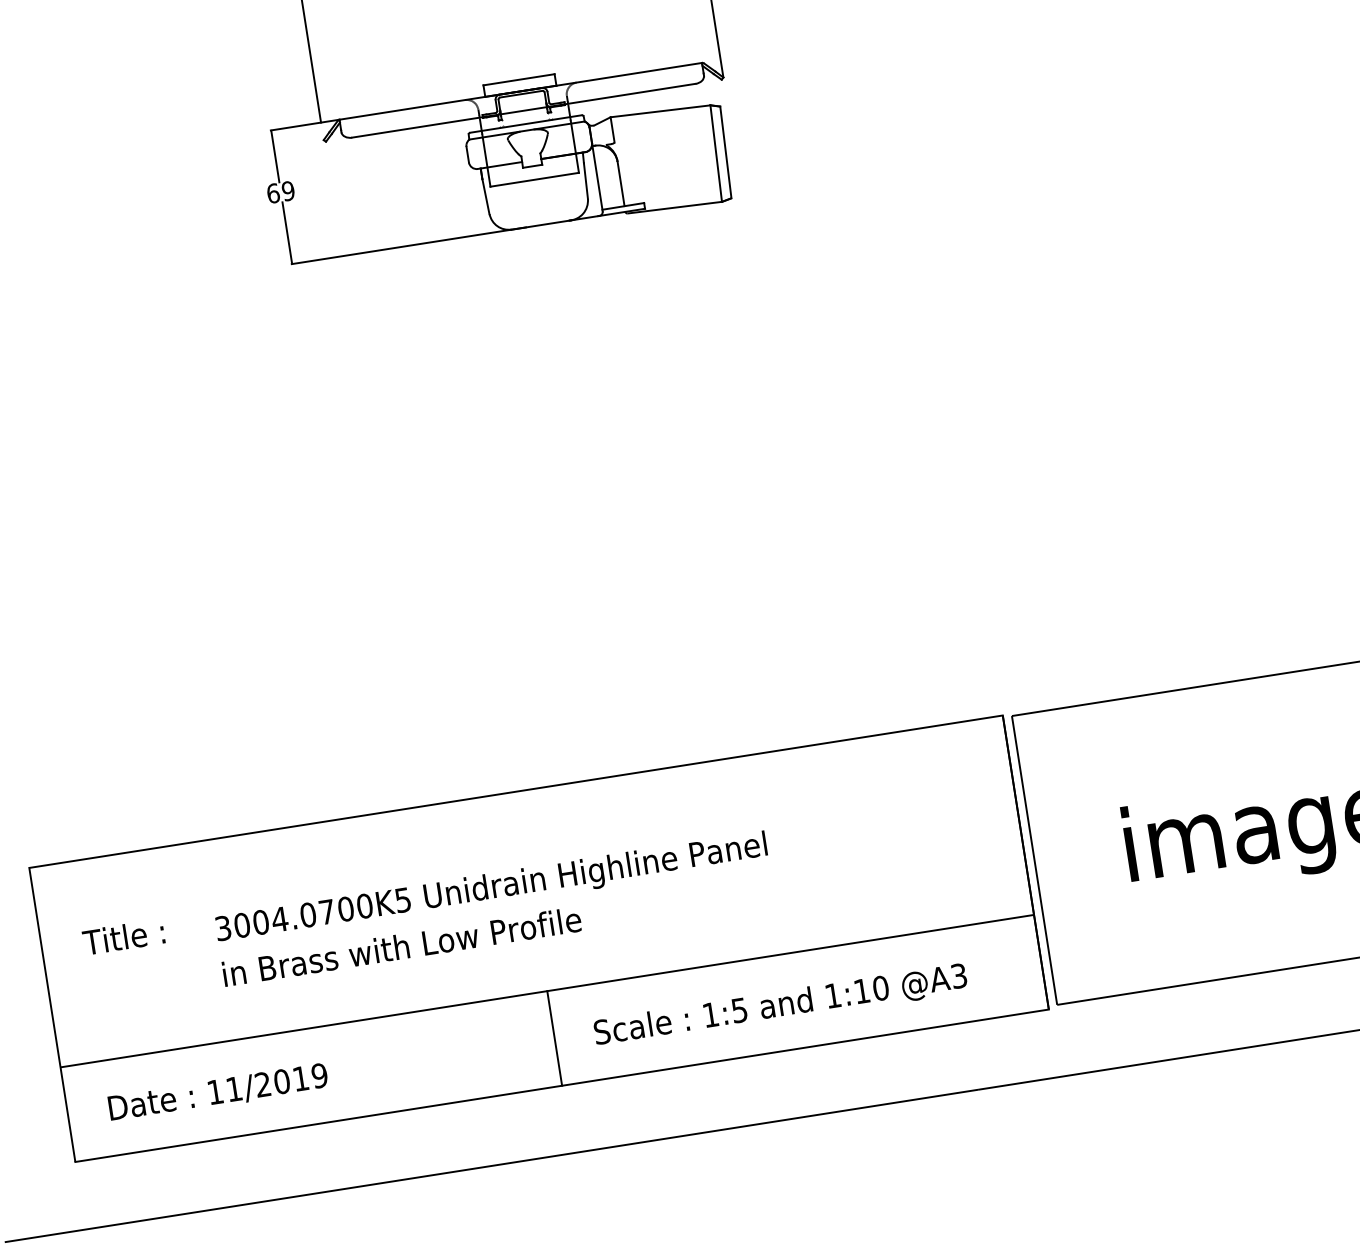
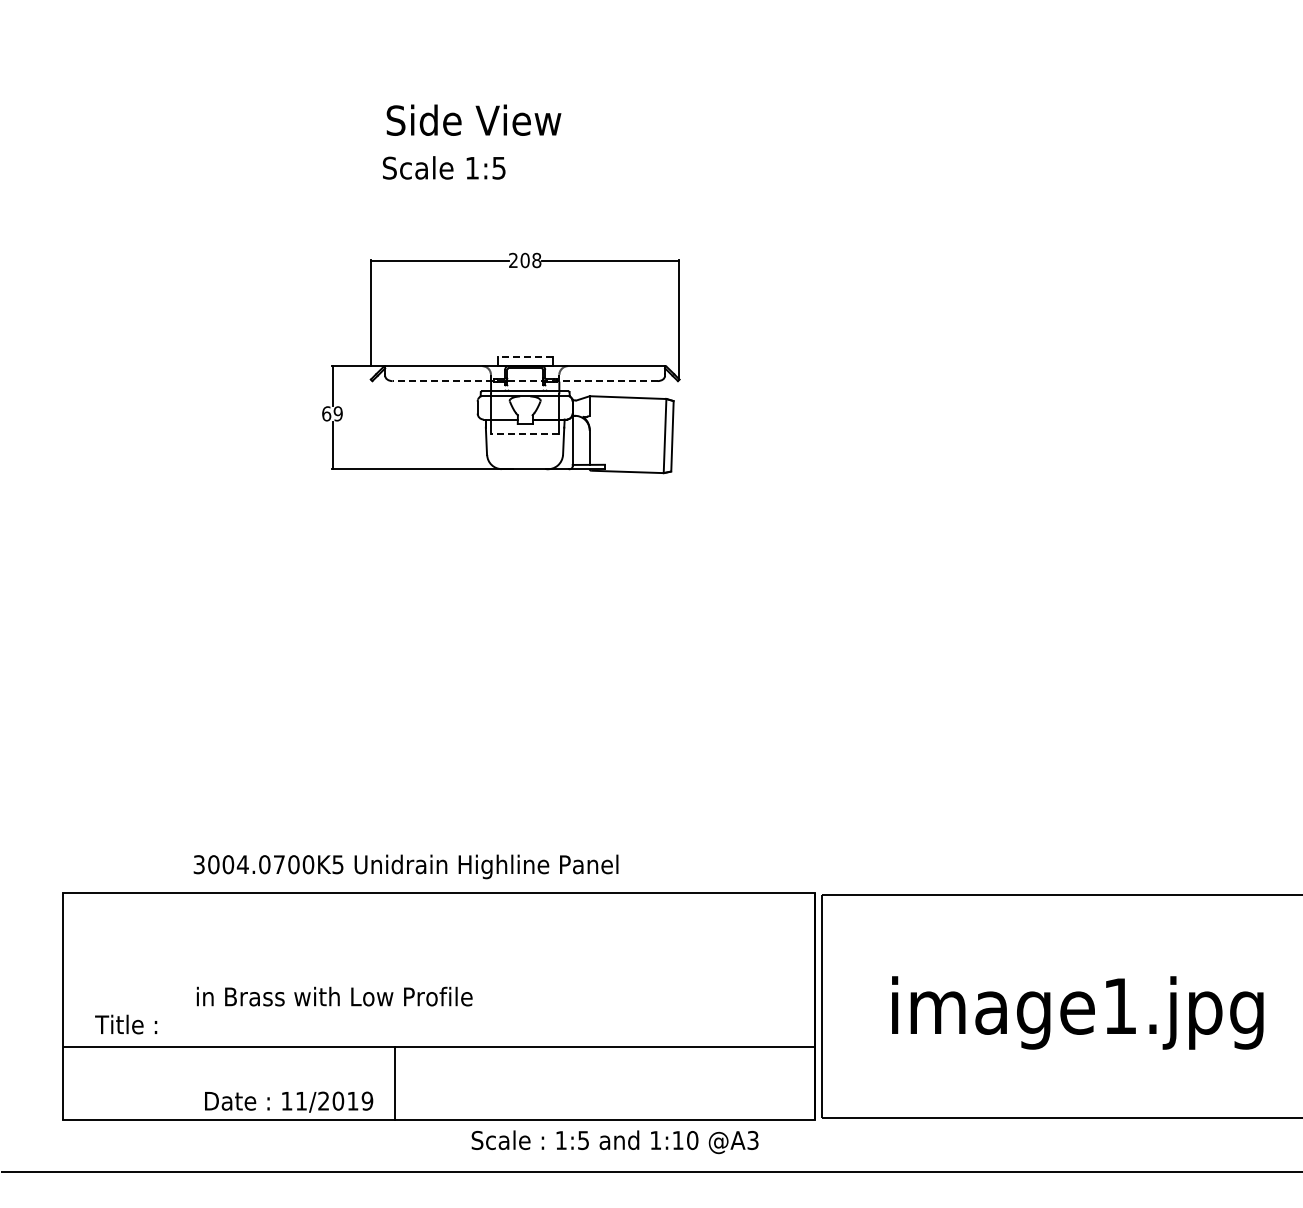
line: (518, 80) -> (524, 357), solid -> dashed
line: (524, 111) -> (525, 381), solid -> dashed
line: (533, 180) -> (524, 434), solid -> dashed
text: (490, 888) -> (405, 866), moved
text: (124, 936) -> (126, 1024), moved
text: (780, 1006) -> (614, 1142), moved
line: (554, 1038) -> (394, 1083), moved
text: (218, 1092) -> (289, 1101), moved

